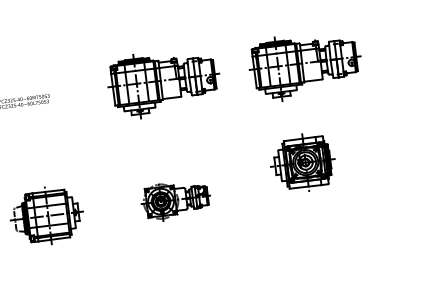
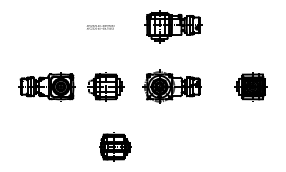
part: (305, 65) -> (246, 26), removed
part: (301, 162) -> (250, 86), moved
part: (174, 199) -> (171, 86), size x1.67

